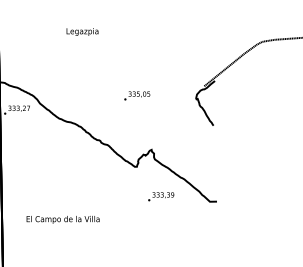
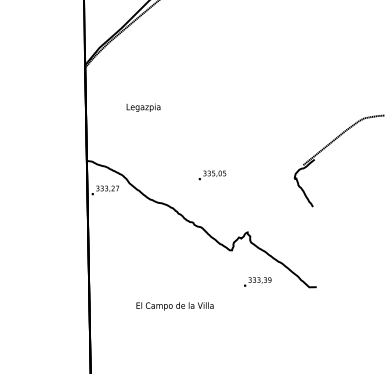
text: (82, 31) -> (143, 107), moved
text: (137, 96) -> (212, 175), moved
text: (62, 219) -> (174, 306), moved

